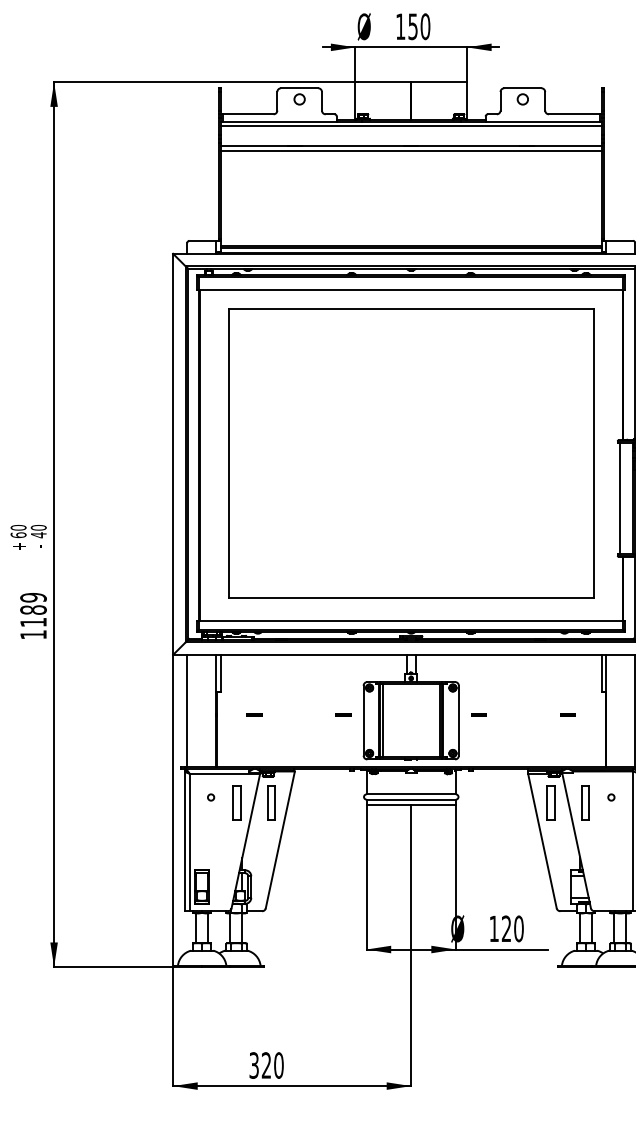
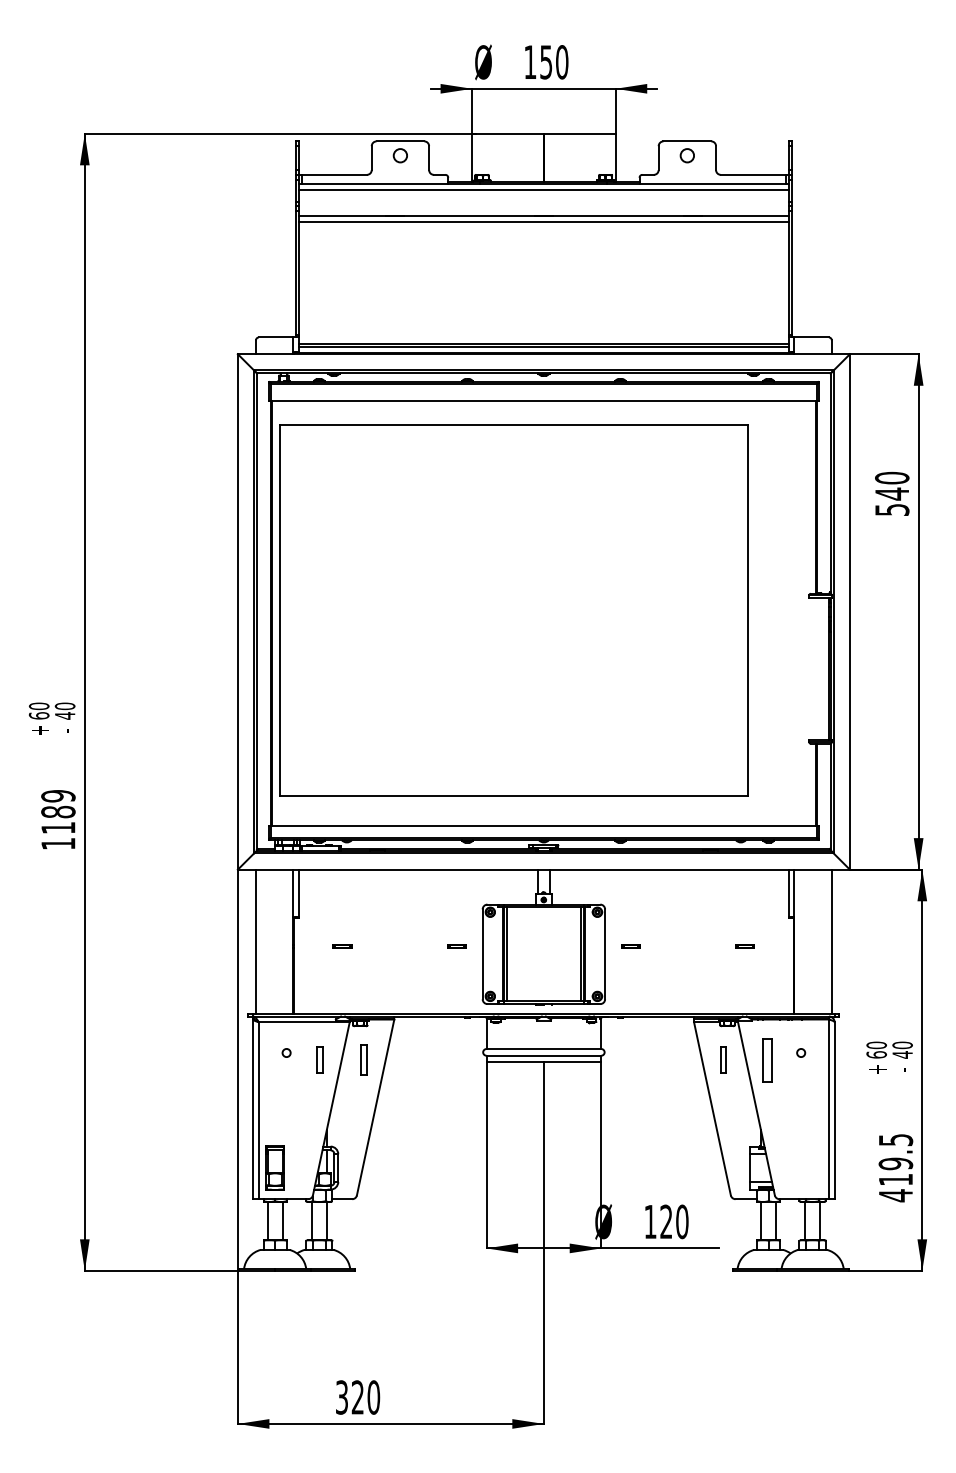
part: (410, 453) -> (513, 610), moved
line: (619, 498) -> (811, 668), removed
part: (236, 803) -> (319, 1060), size x0.6
part: (270, 803) -> (363, 1060), size x0.7
part: (550, 803) -> (723, 1060), size x0.6

